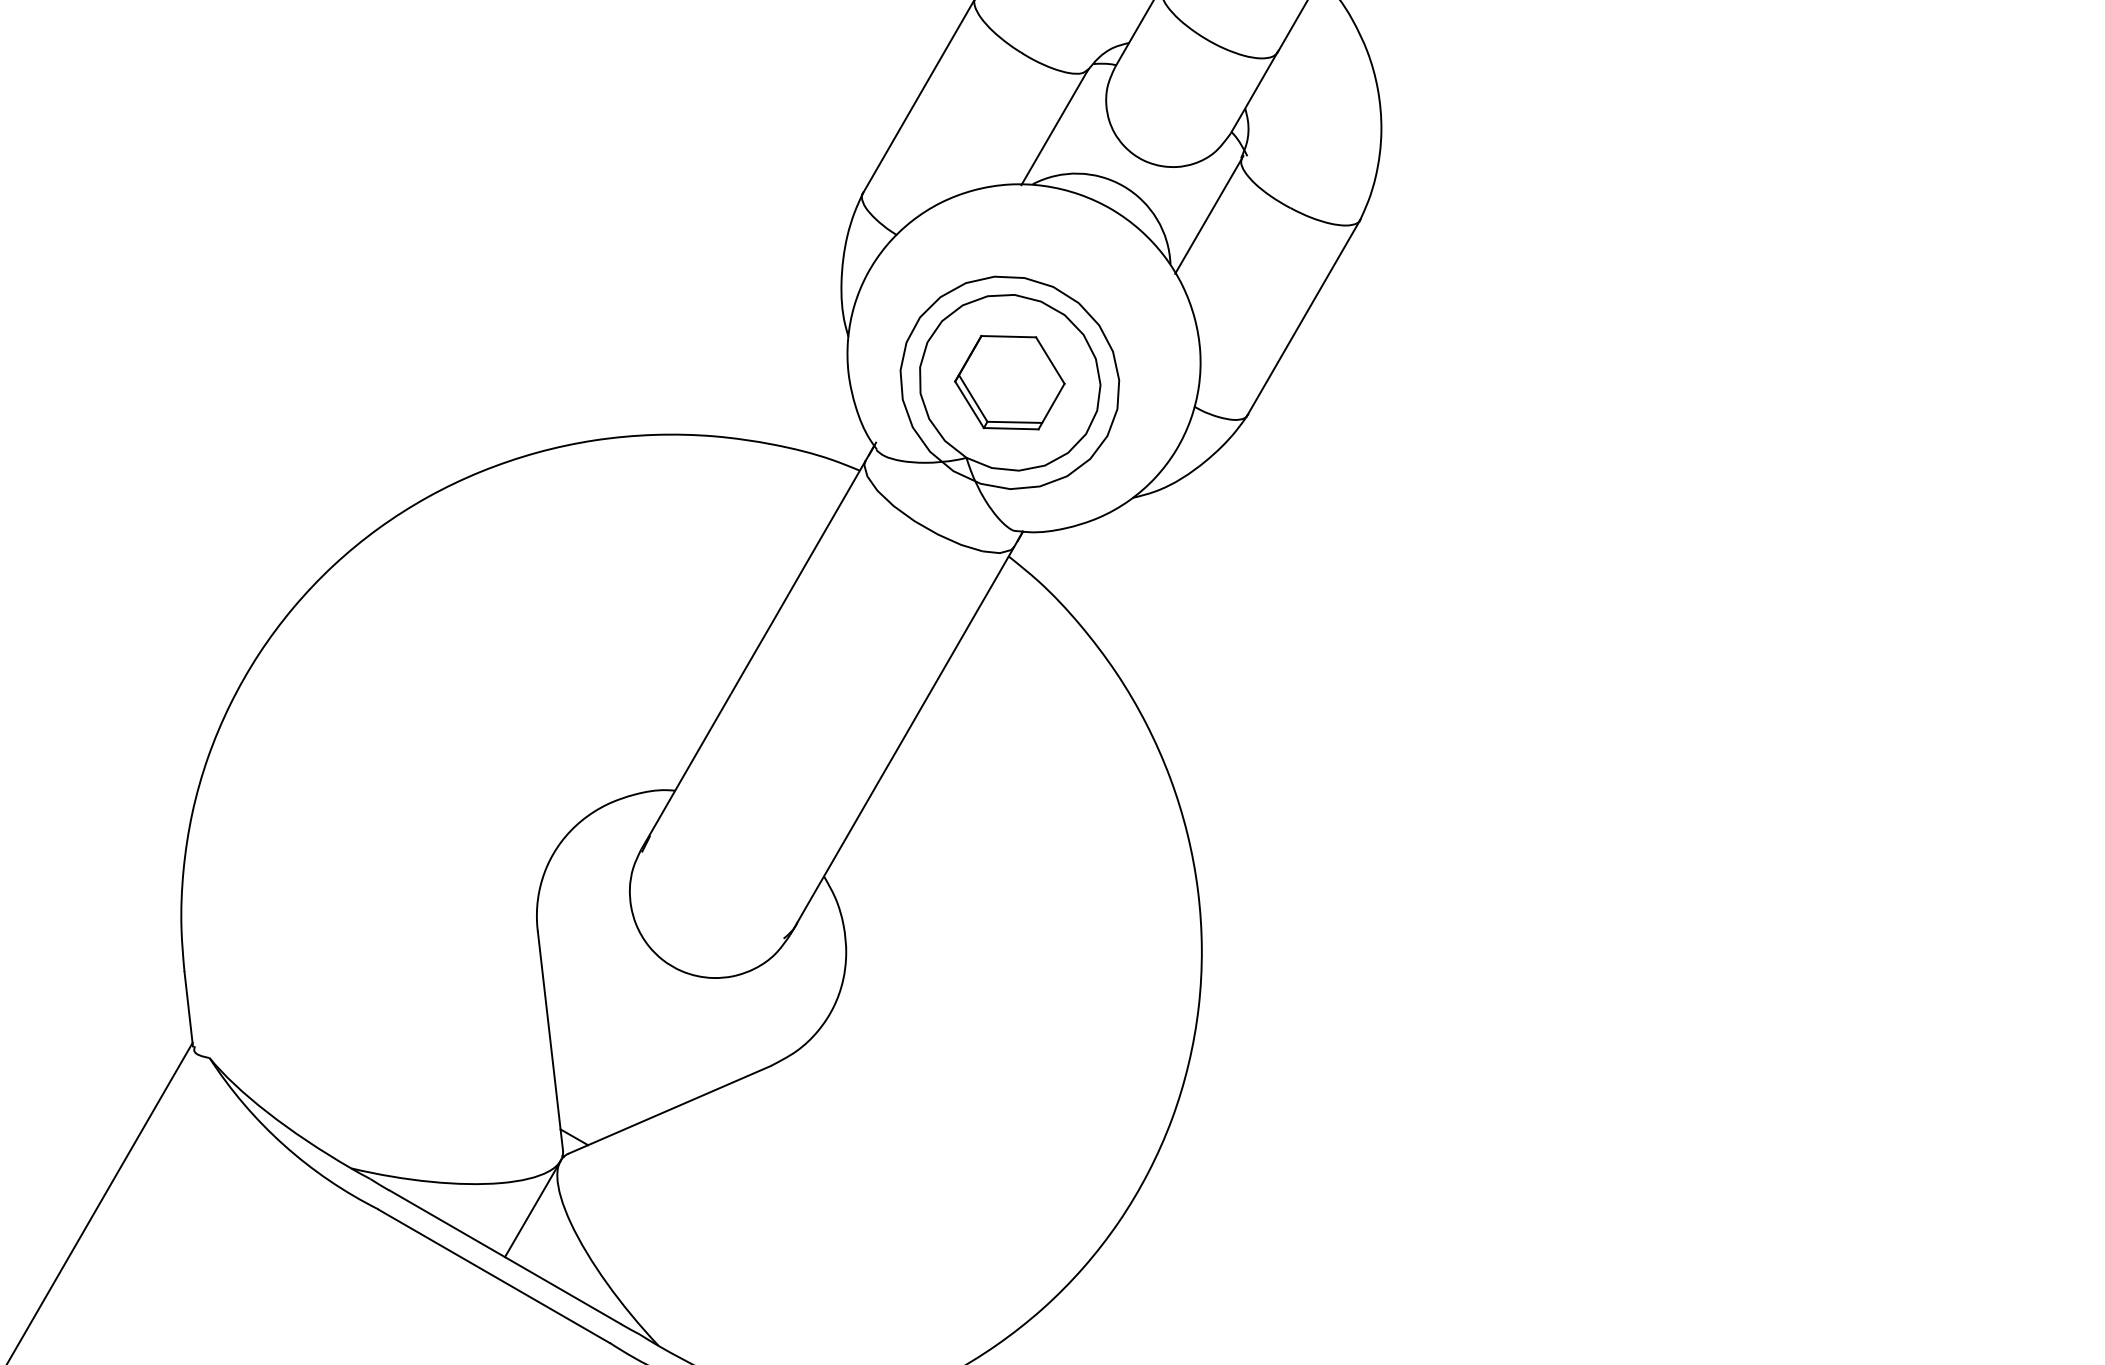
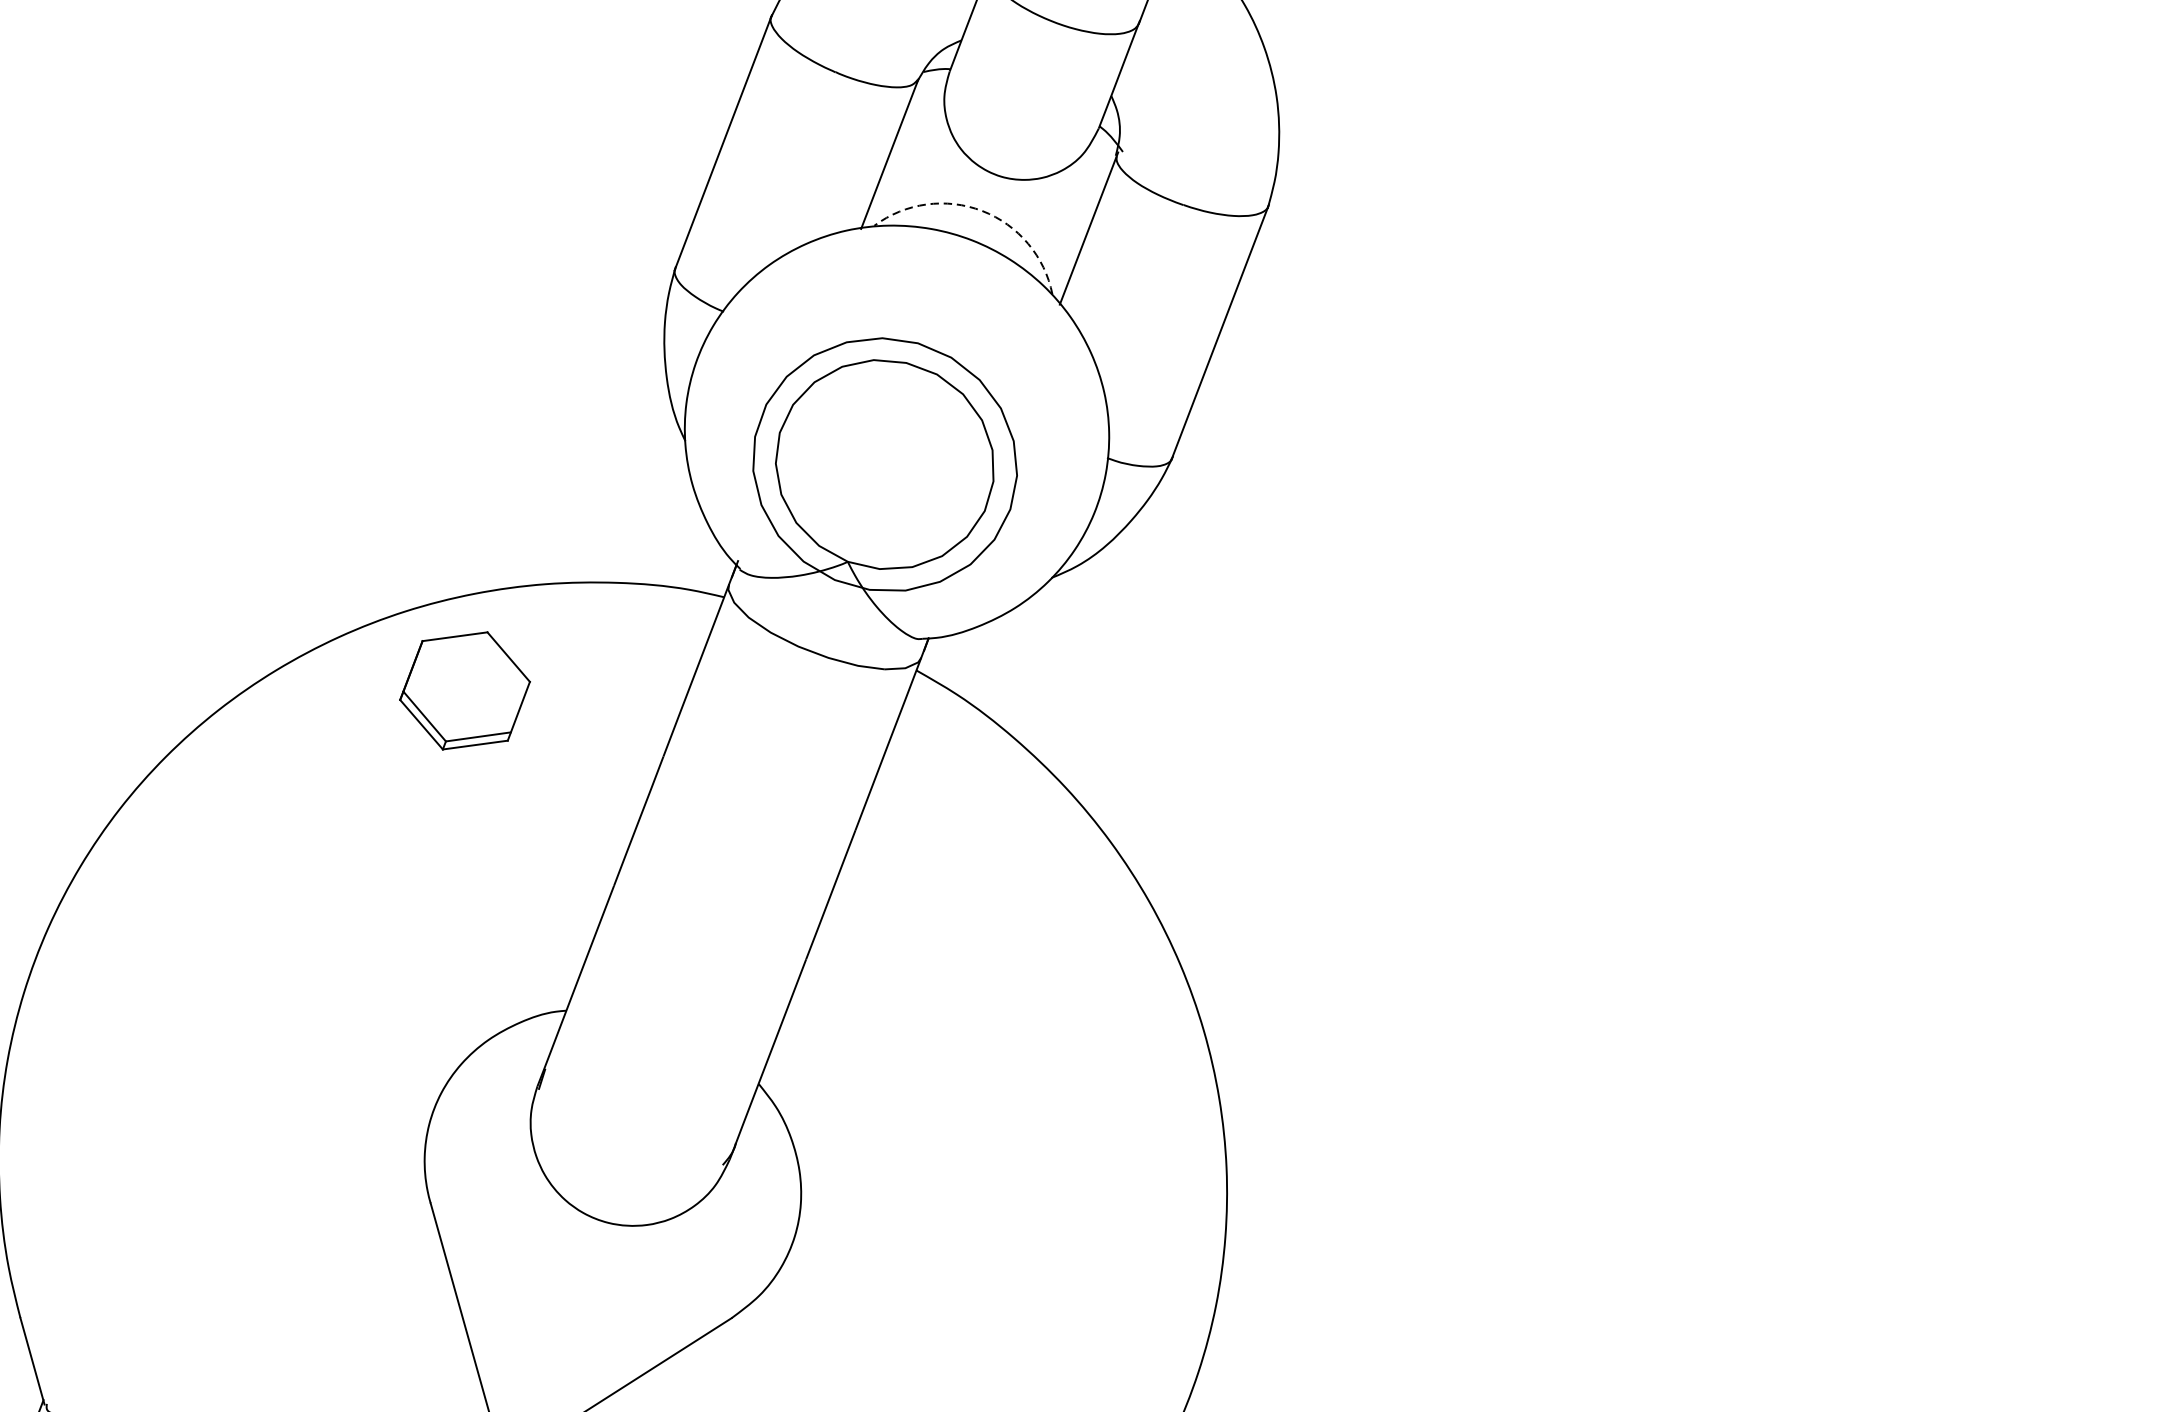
arc: (1123, 186) -> (982, 211), solid -> dashed
part: (1009, 382) -> (464, 690), moved

